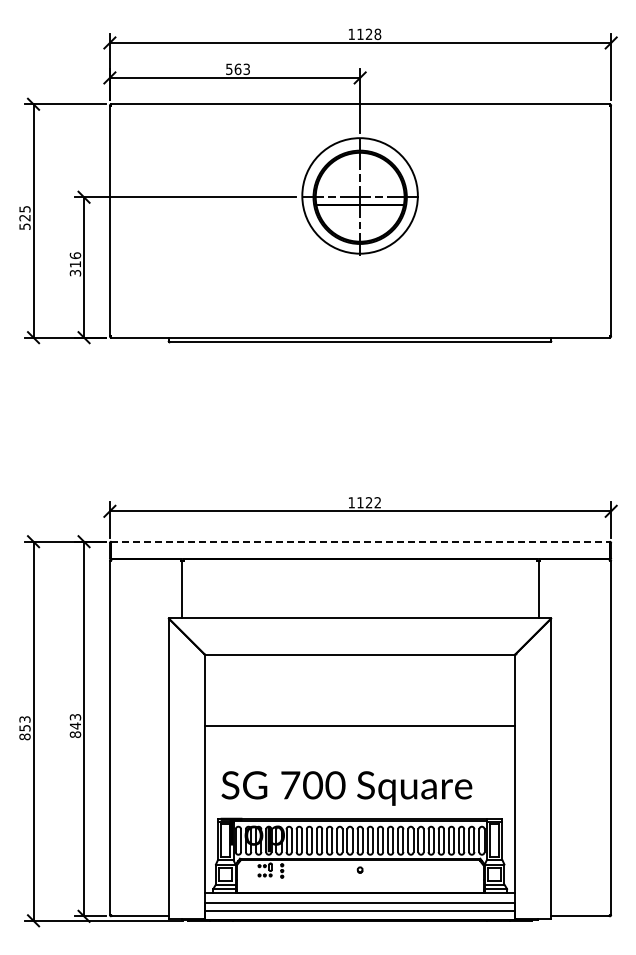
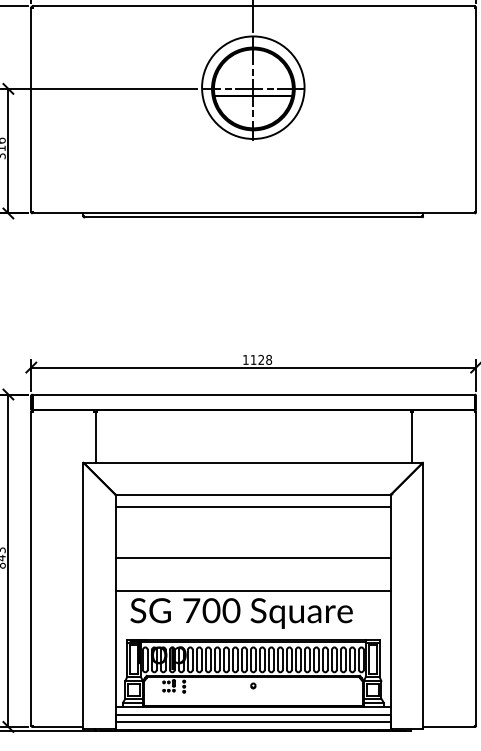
text: (377, 502) -> (268, 359), 1122 -> 1128
line: (361, 541) -> (254, 394), dashed -> solid
line: (359, 668) -> (252, 507), added
line: (359, 763) -> (252, 591), added

